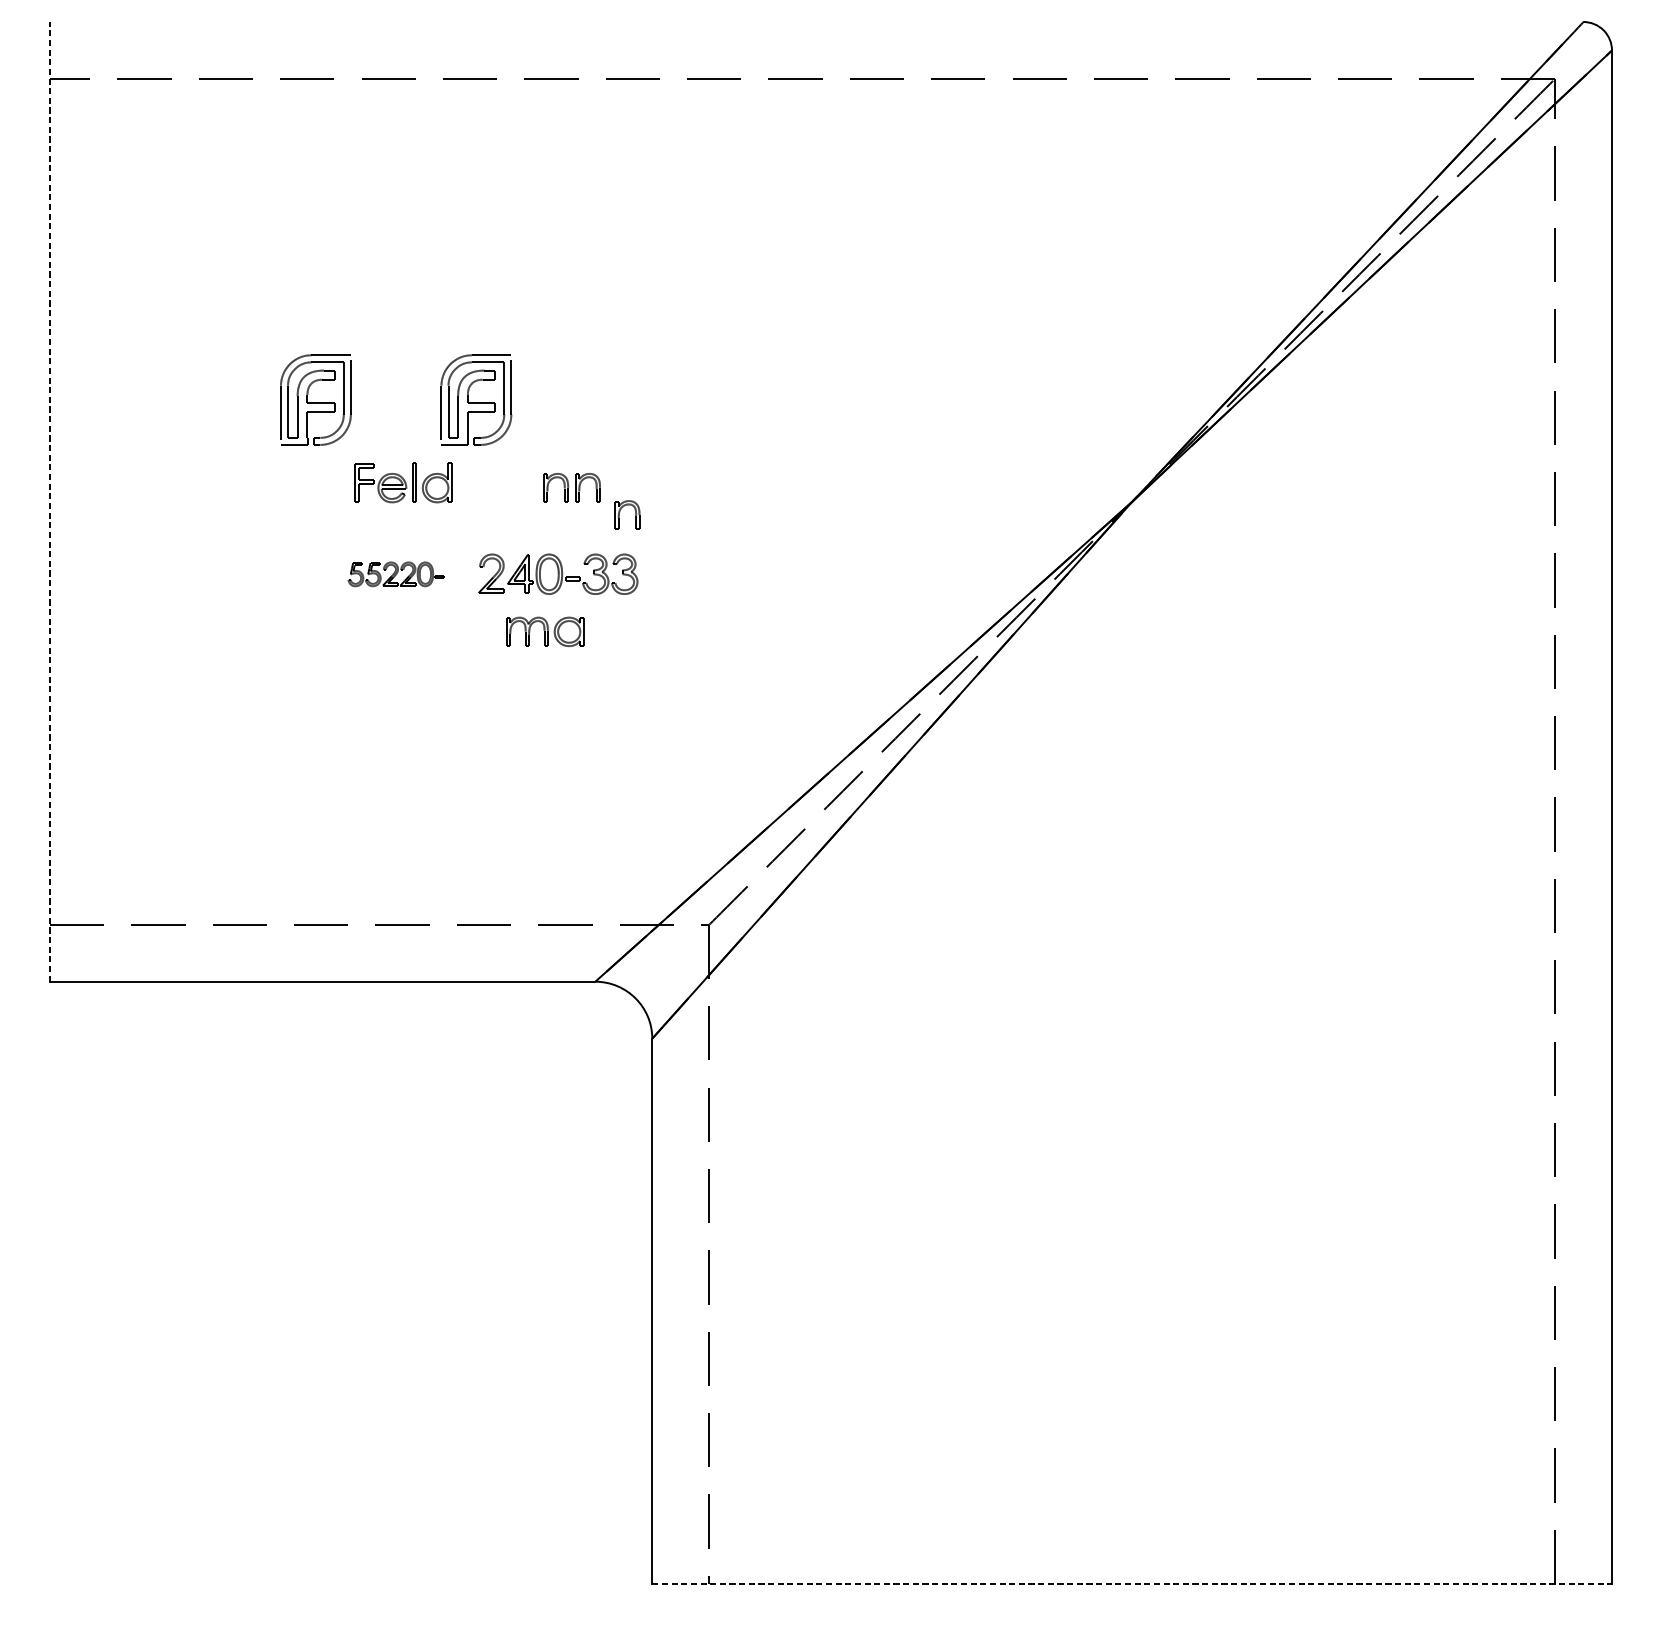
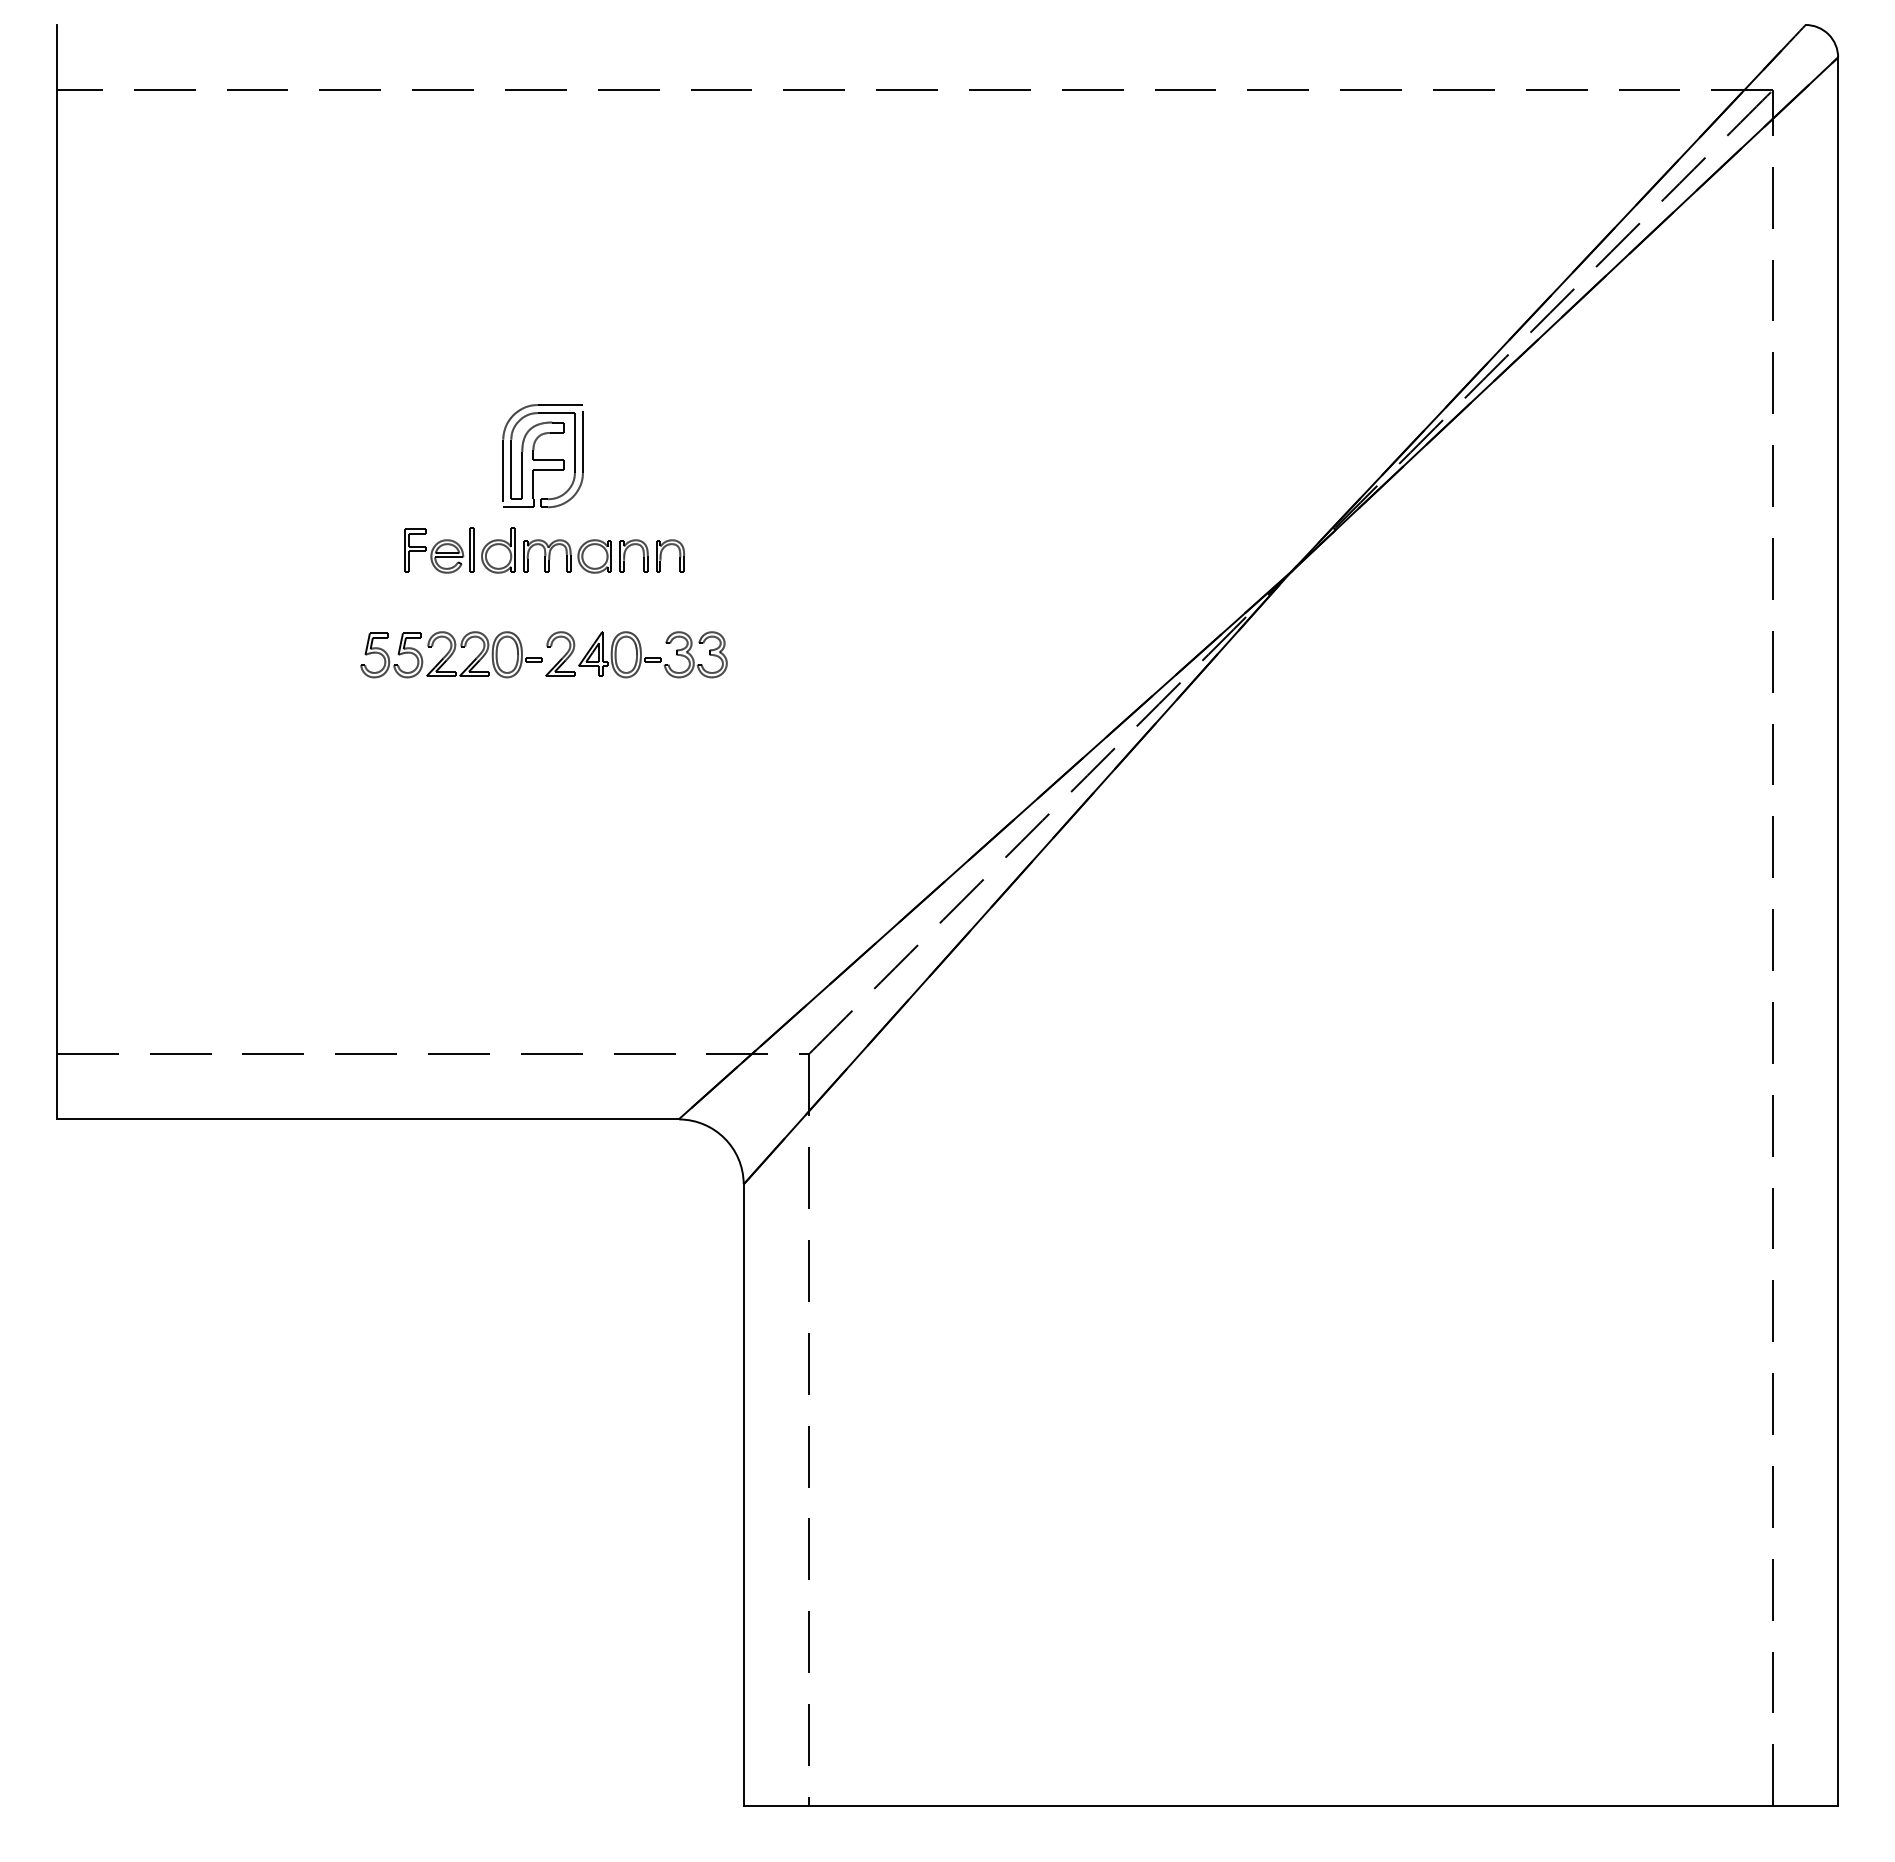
part: (315, 400) -> (359, 456), removed
line: (49, 501) -> (56, 571), dashed -> solid
part: (620, 510) -> (707, 582), removed
part: (396, 574) -> (451, 654), size x1.67
part: (545, 631) -> (567, 556), moved
line: (1132, 1584) -> (1291, 1806), dashed -> solid

